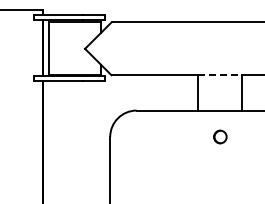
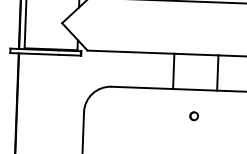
line: (220, 75) -> (196, 54), dashed -> solid
part: (220, 136) -> (194, 115), size x0.62

